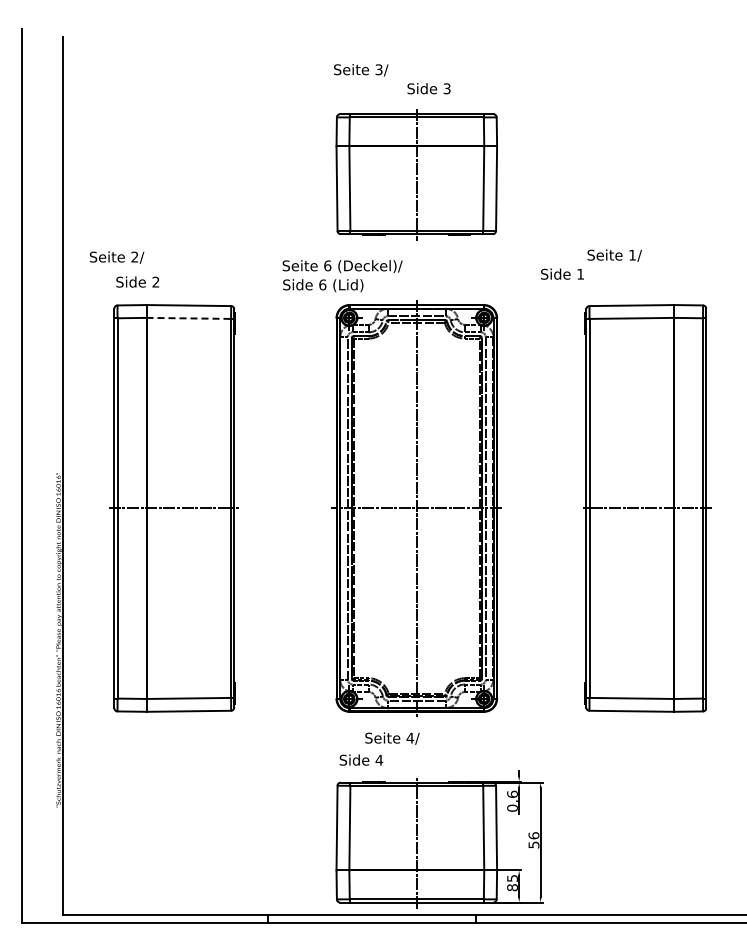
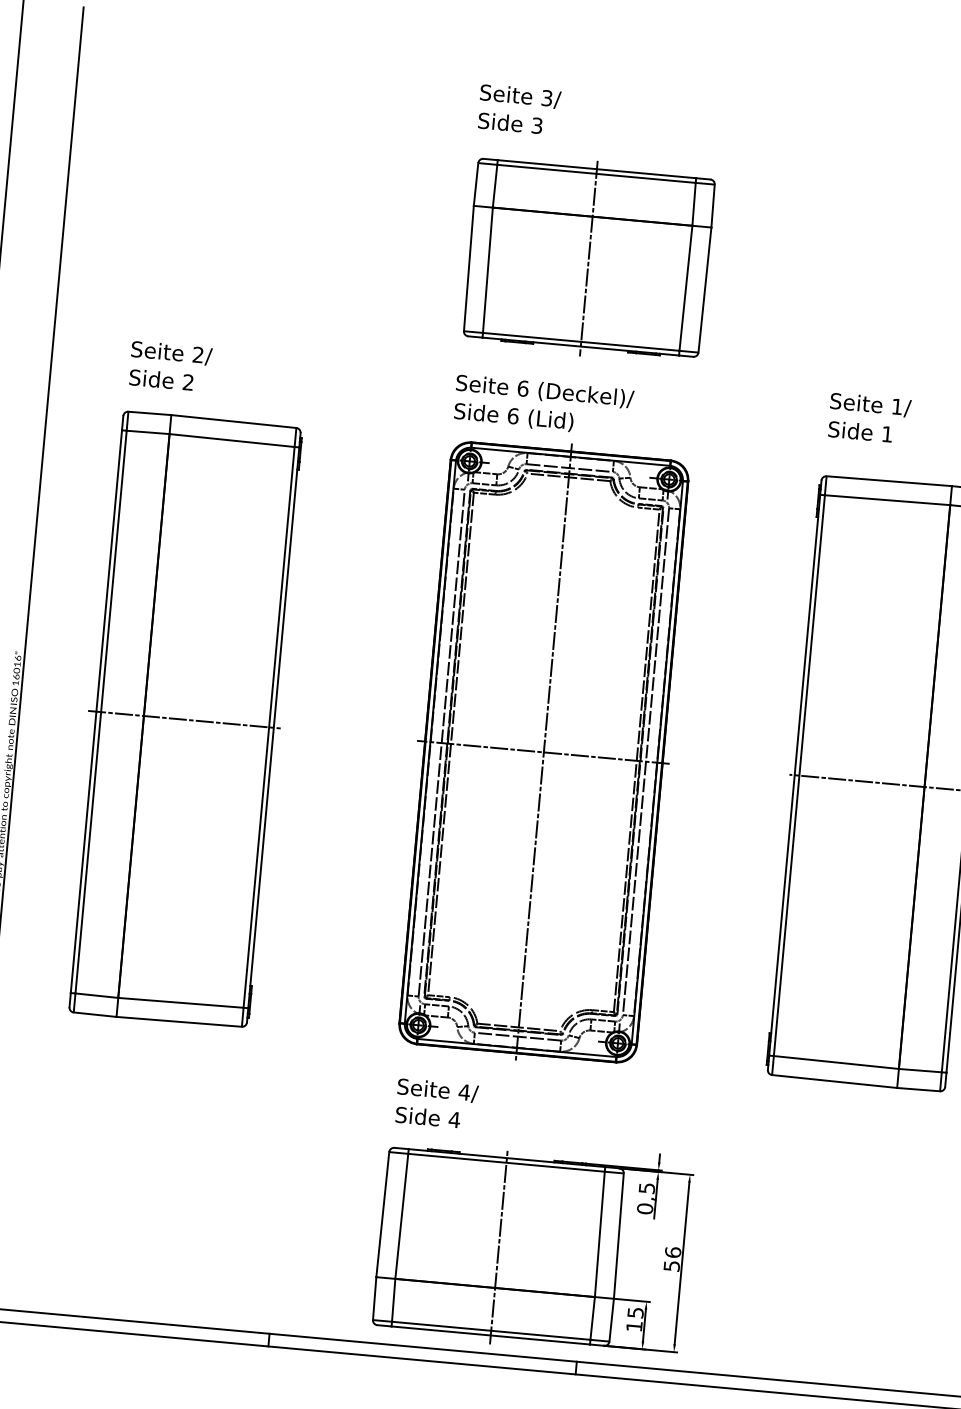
text: (428, 88) -> (509, 122), moved
text: (116, 257) -> (170, 353), moved
text: (562, 273) -> (860, 430), moved
text: (342, 276) -> (543, 406), moved
line: (189, 318) -> (233, 440), dashed -> solid
text: (392, 738) -> (438, 1090), moved
text: (512, 793) -> (647, 1187), 0,6 -> 0,5
text: (512, 887) -> (634, 1326), 85 -> 15

